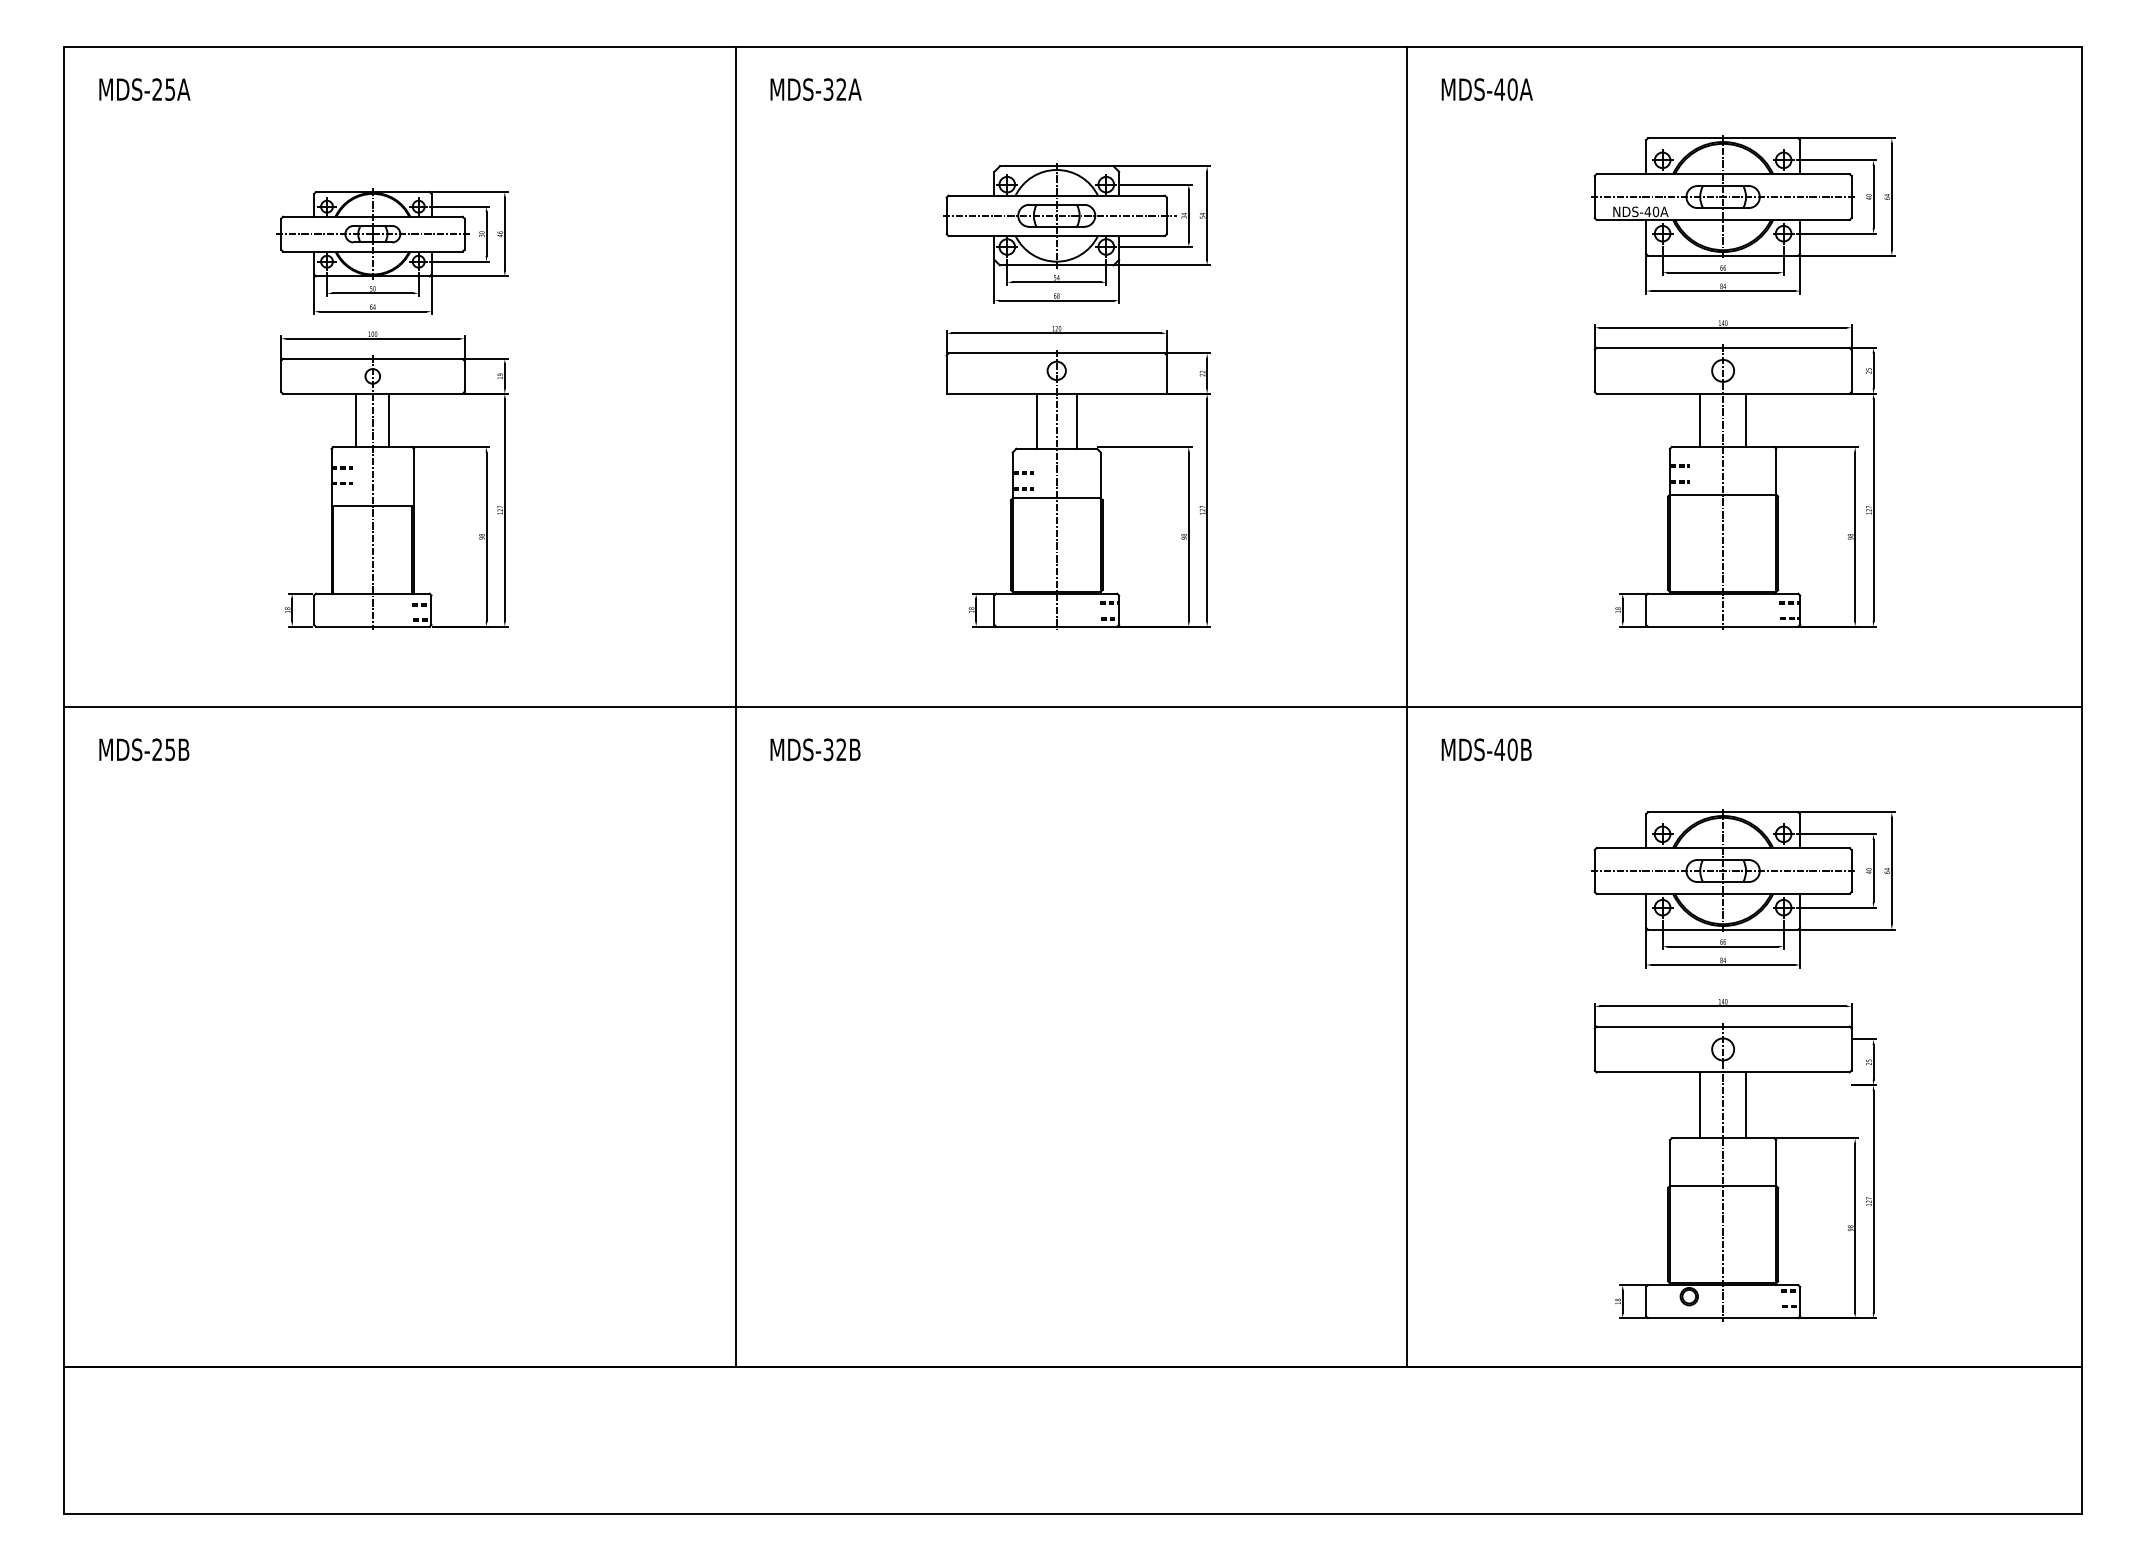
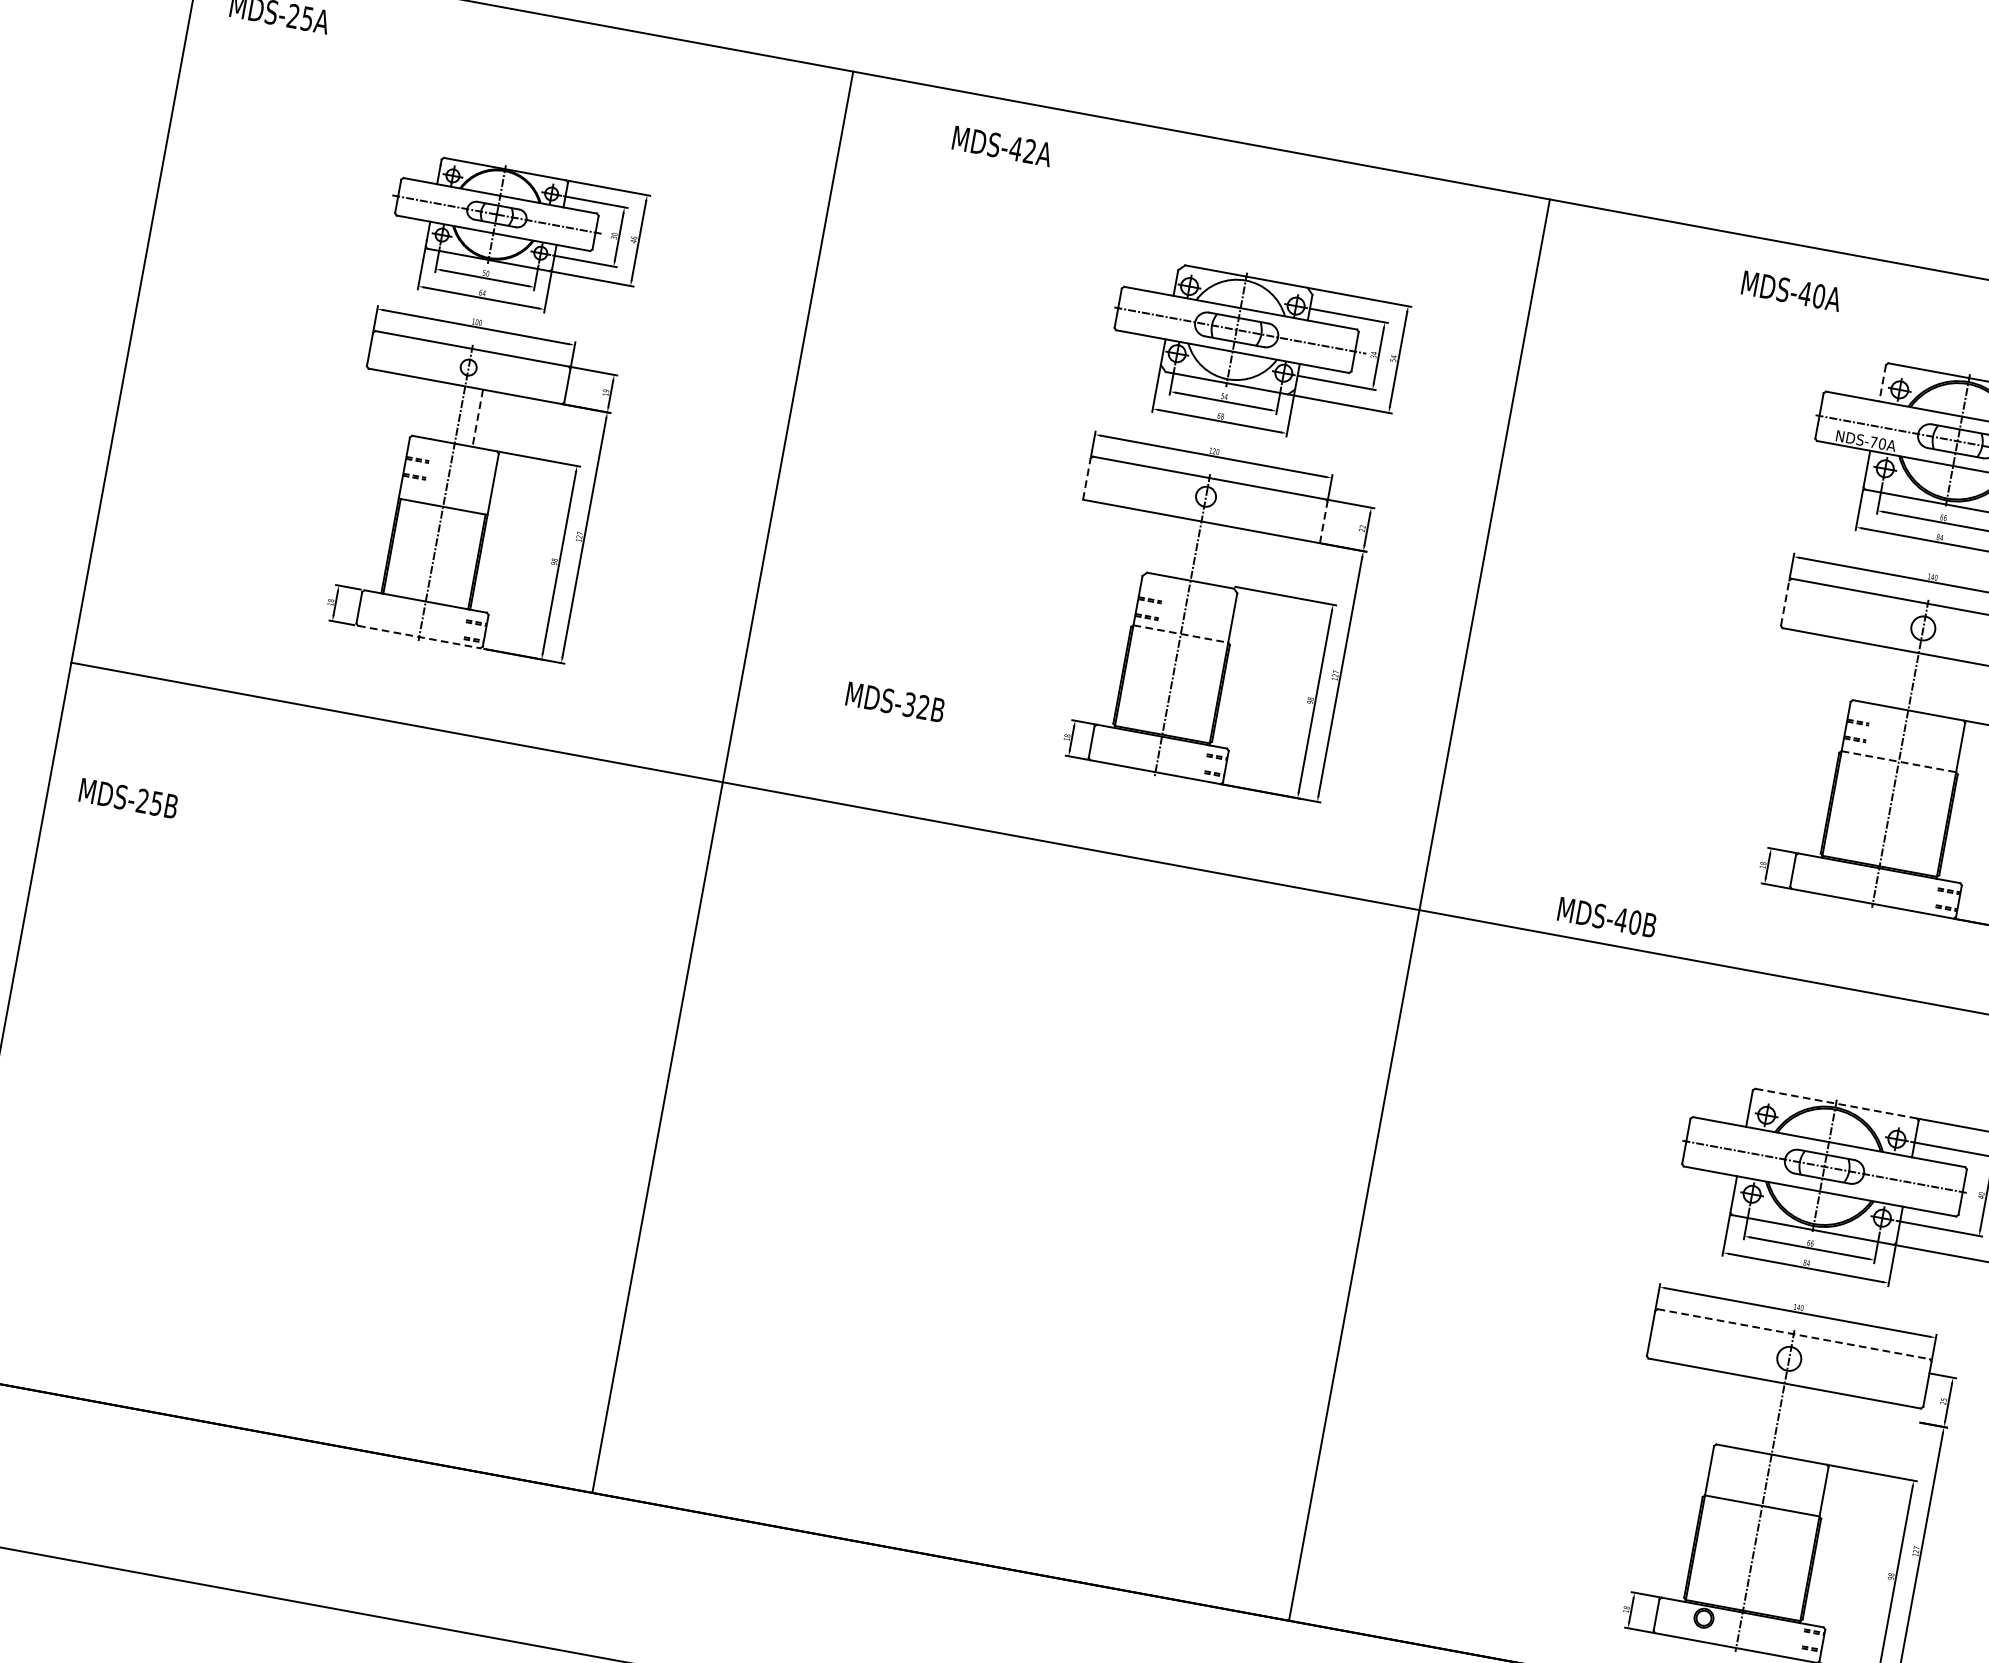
text: (828, 89) -> (1015, 148), MDS-32A -> MDS-42A
text: (1486, 89) -> (1790, 291), moved
line: (1646, 157) -> (1882, 383), solid -> dashed
text: (1647, 211) -> (1873, 441), NDS-40A -> NDS-70A
line: (1594, 370) -> (1784, 602), solid -> dashed
line: (946, 374) -> (1086, 478), solid -> dashed
line: (1166, 374) -> (1323, 522), solid -> dashed
line: (356, 420) -> (442, 411), removed
line: (389, 420) -> (477, 418), solid -> dashed
line: (1036, 420) -> (1174, 546), removed
line: (1076, 420) -> (1217, 554), removed
line: (1700, 420) -> (1889, 677), removed
line: (1746, 420) -> (1938, 686), removed
line: (1723, 494) -> (1899, 761), solid -> dashed
line: (1057, 498) -> (1181, 634), solid -> dashed
line: (372, 626) -> (418, 636), solid -> dashed
line: (735, 706) -> (722, 781), moved
line: (1406, 706) -> (1419, 909), moved
text: (144, 749) -> (128, 798), moved
text: (815, 749) -> (895, 701), moved
text: (1486, 749) -> (1607, 917), moved
line: (1722, 812) -> (1835, 1103), solid -> dashed
line: (1723, 1026) -> (1794, 1334), solid -> dashed
line: (1700, 1105) -> (1753, 1414), removed
line: (1746, 1105) -> (1803, 1423), removed

